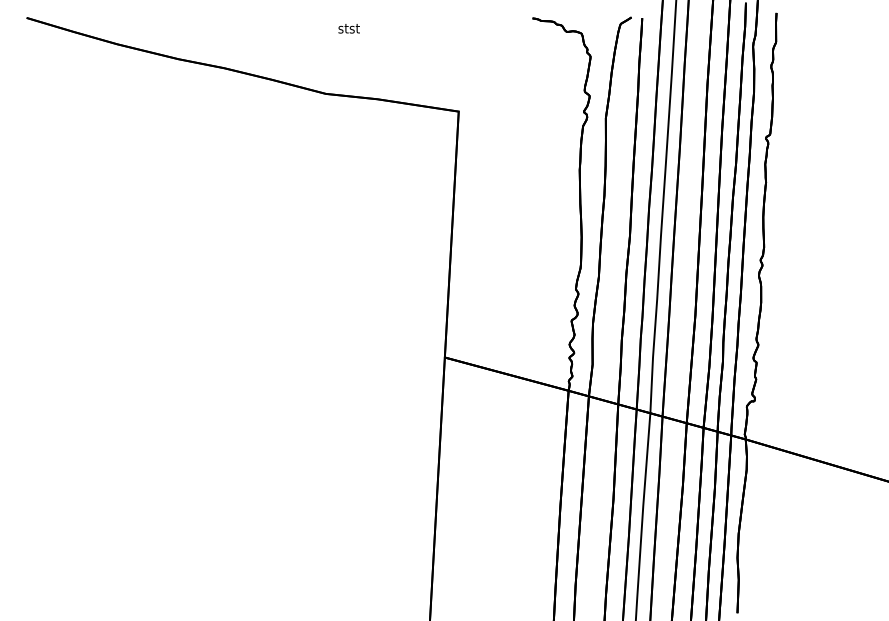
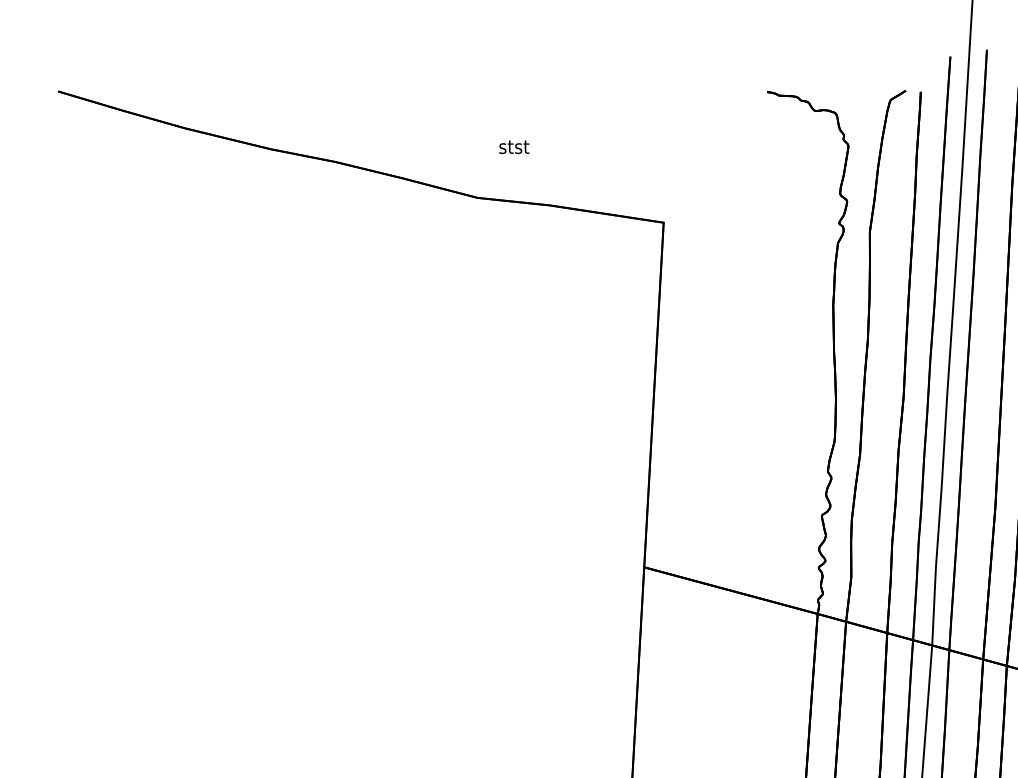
text: (348, 28) -> (513, 146), moved

